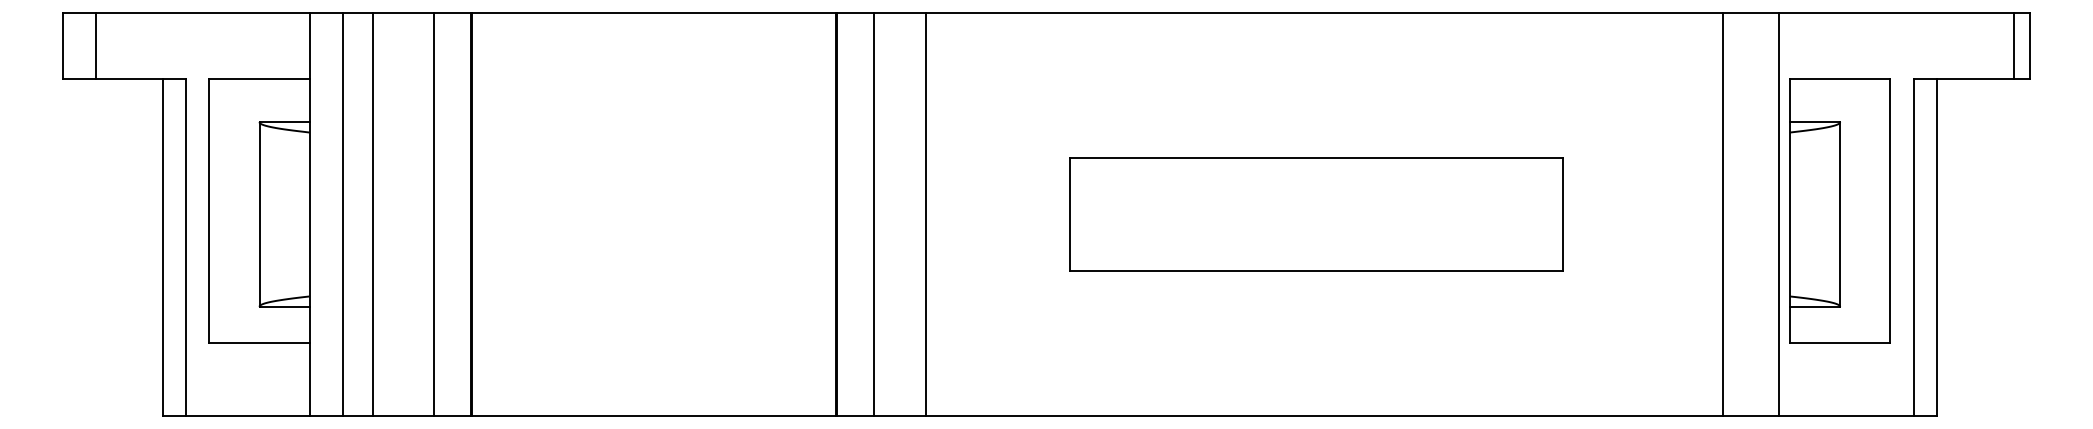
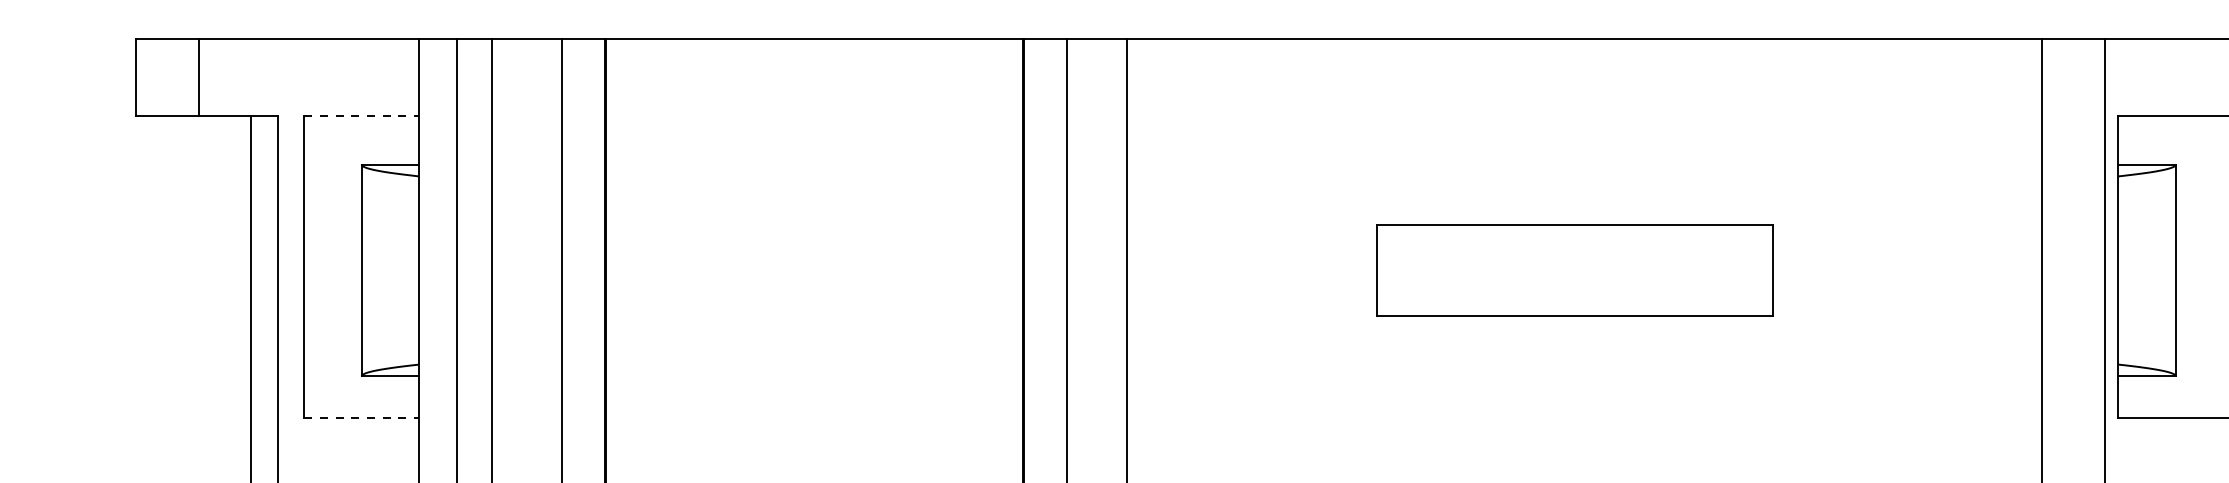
line: (96, 45) -> (199, 76), moved
line: (259, 79) -> (361, 115), solid -> dashed
part: (1316, 214) -> (1574, 270), size x0.7
line: (259, 342) -> (361, 417), solid -> dashed

